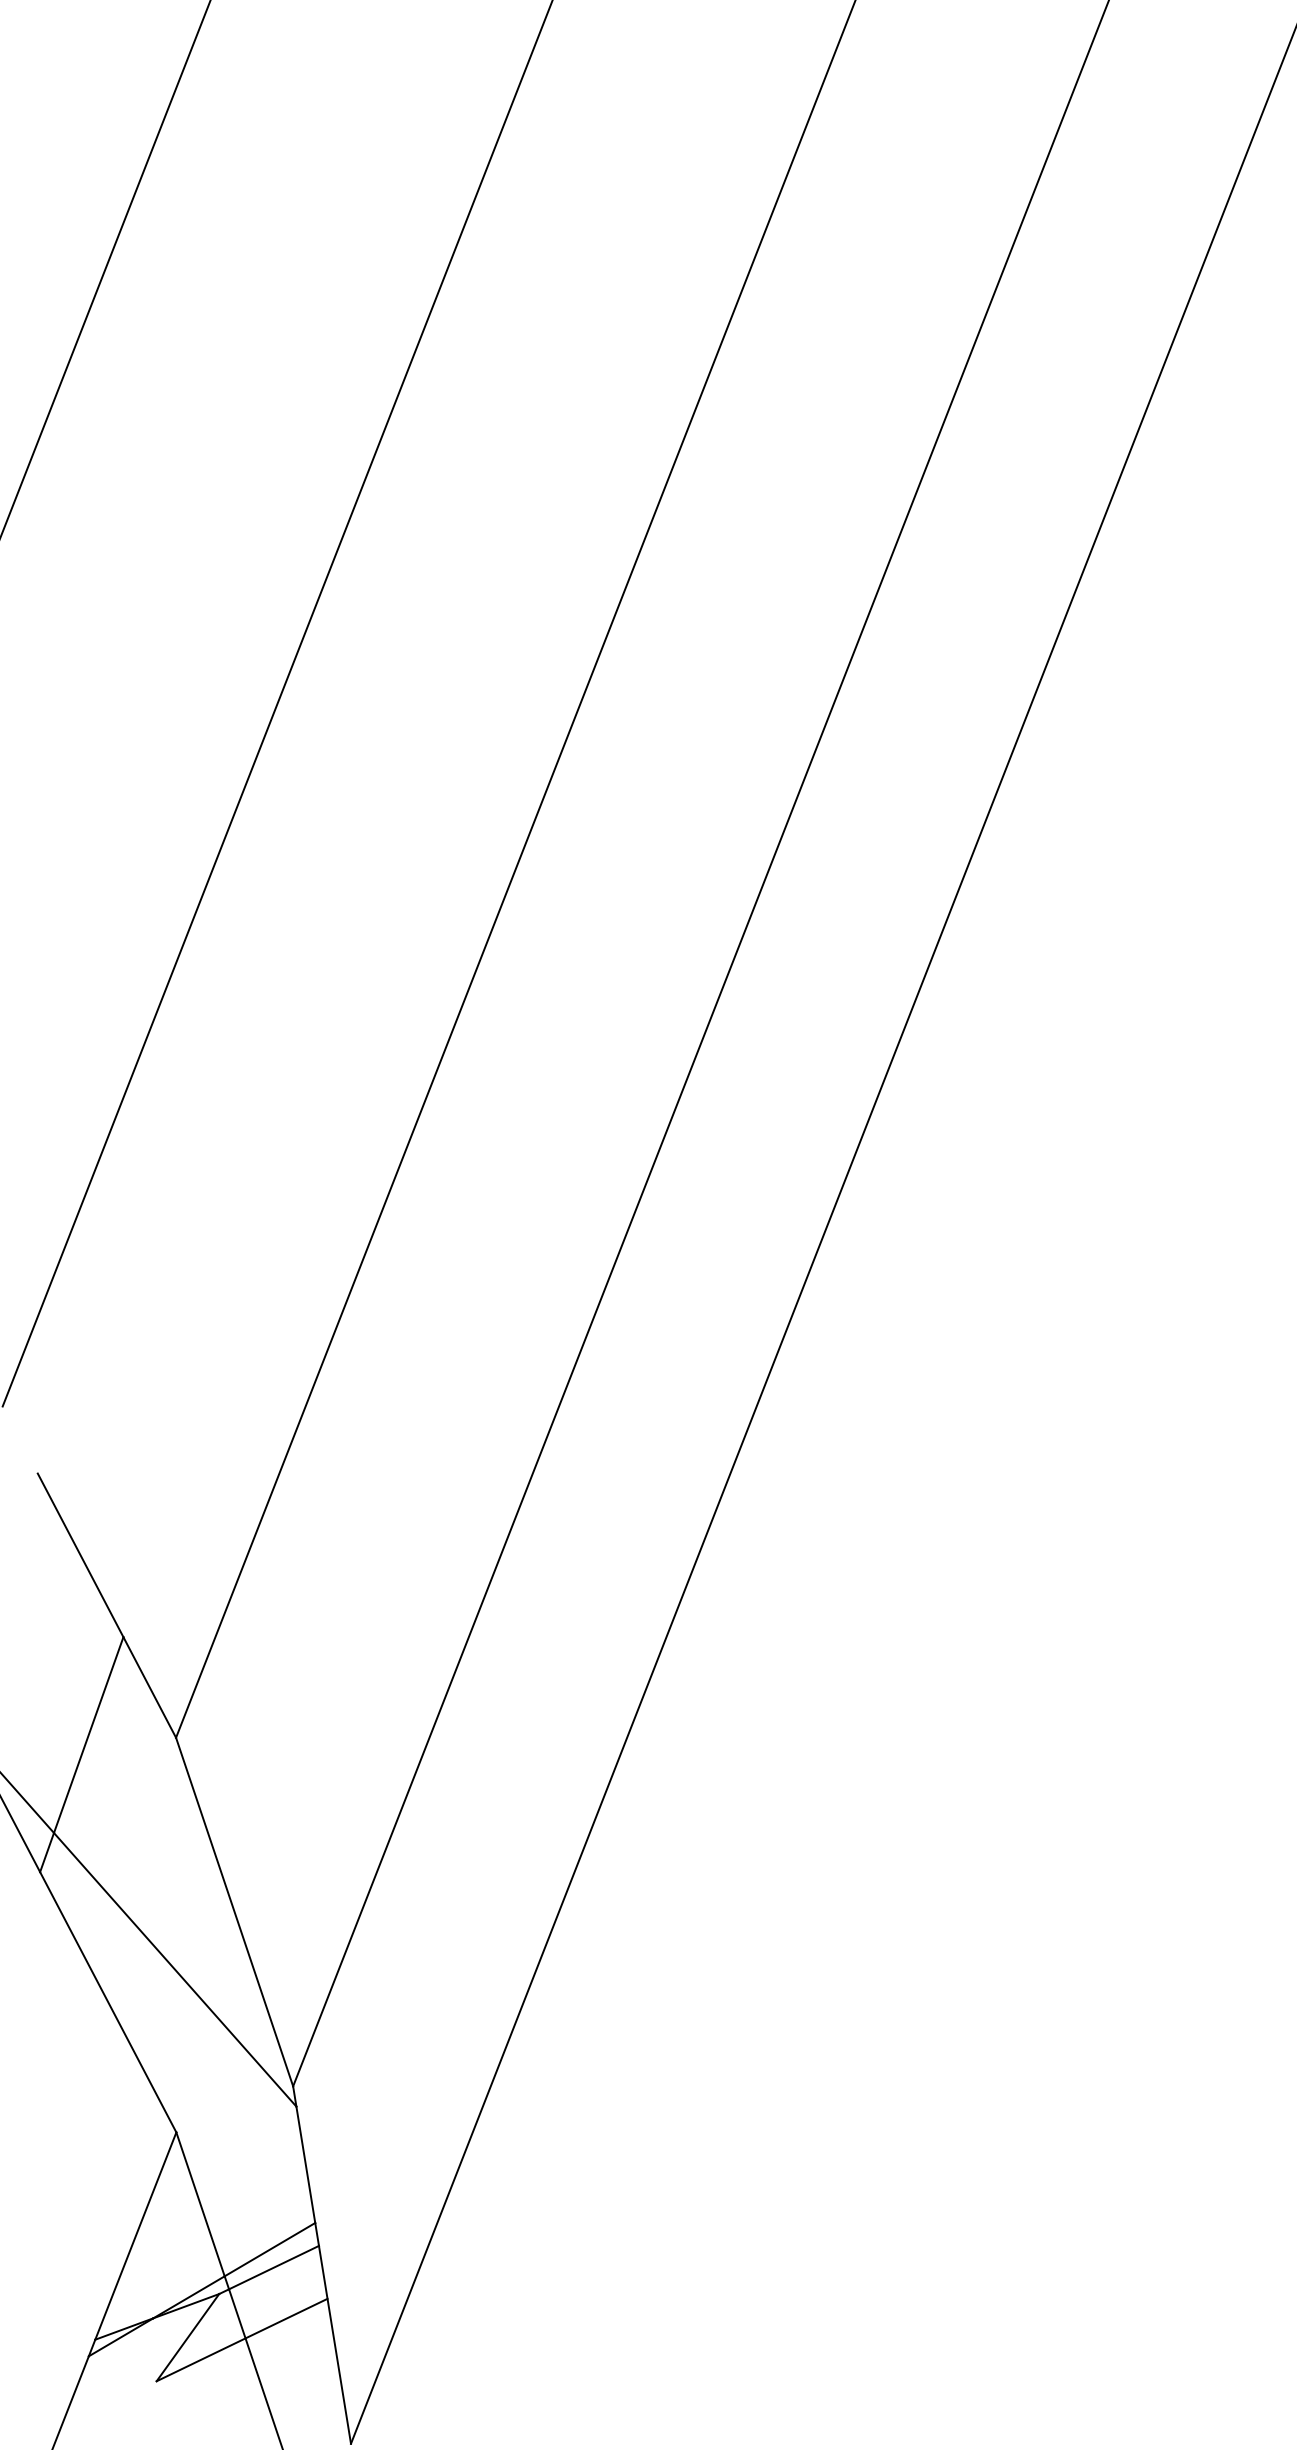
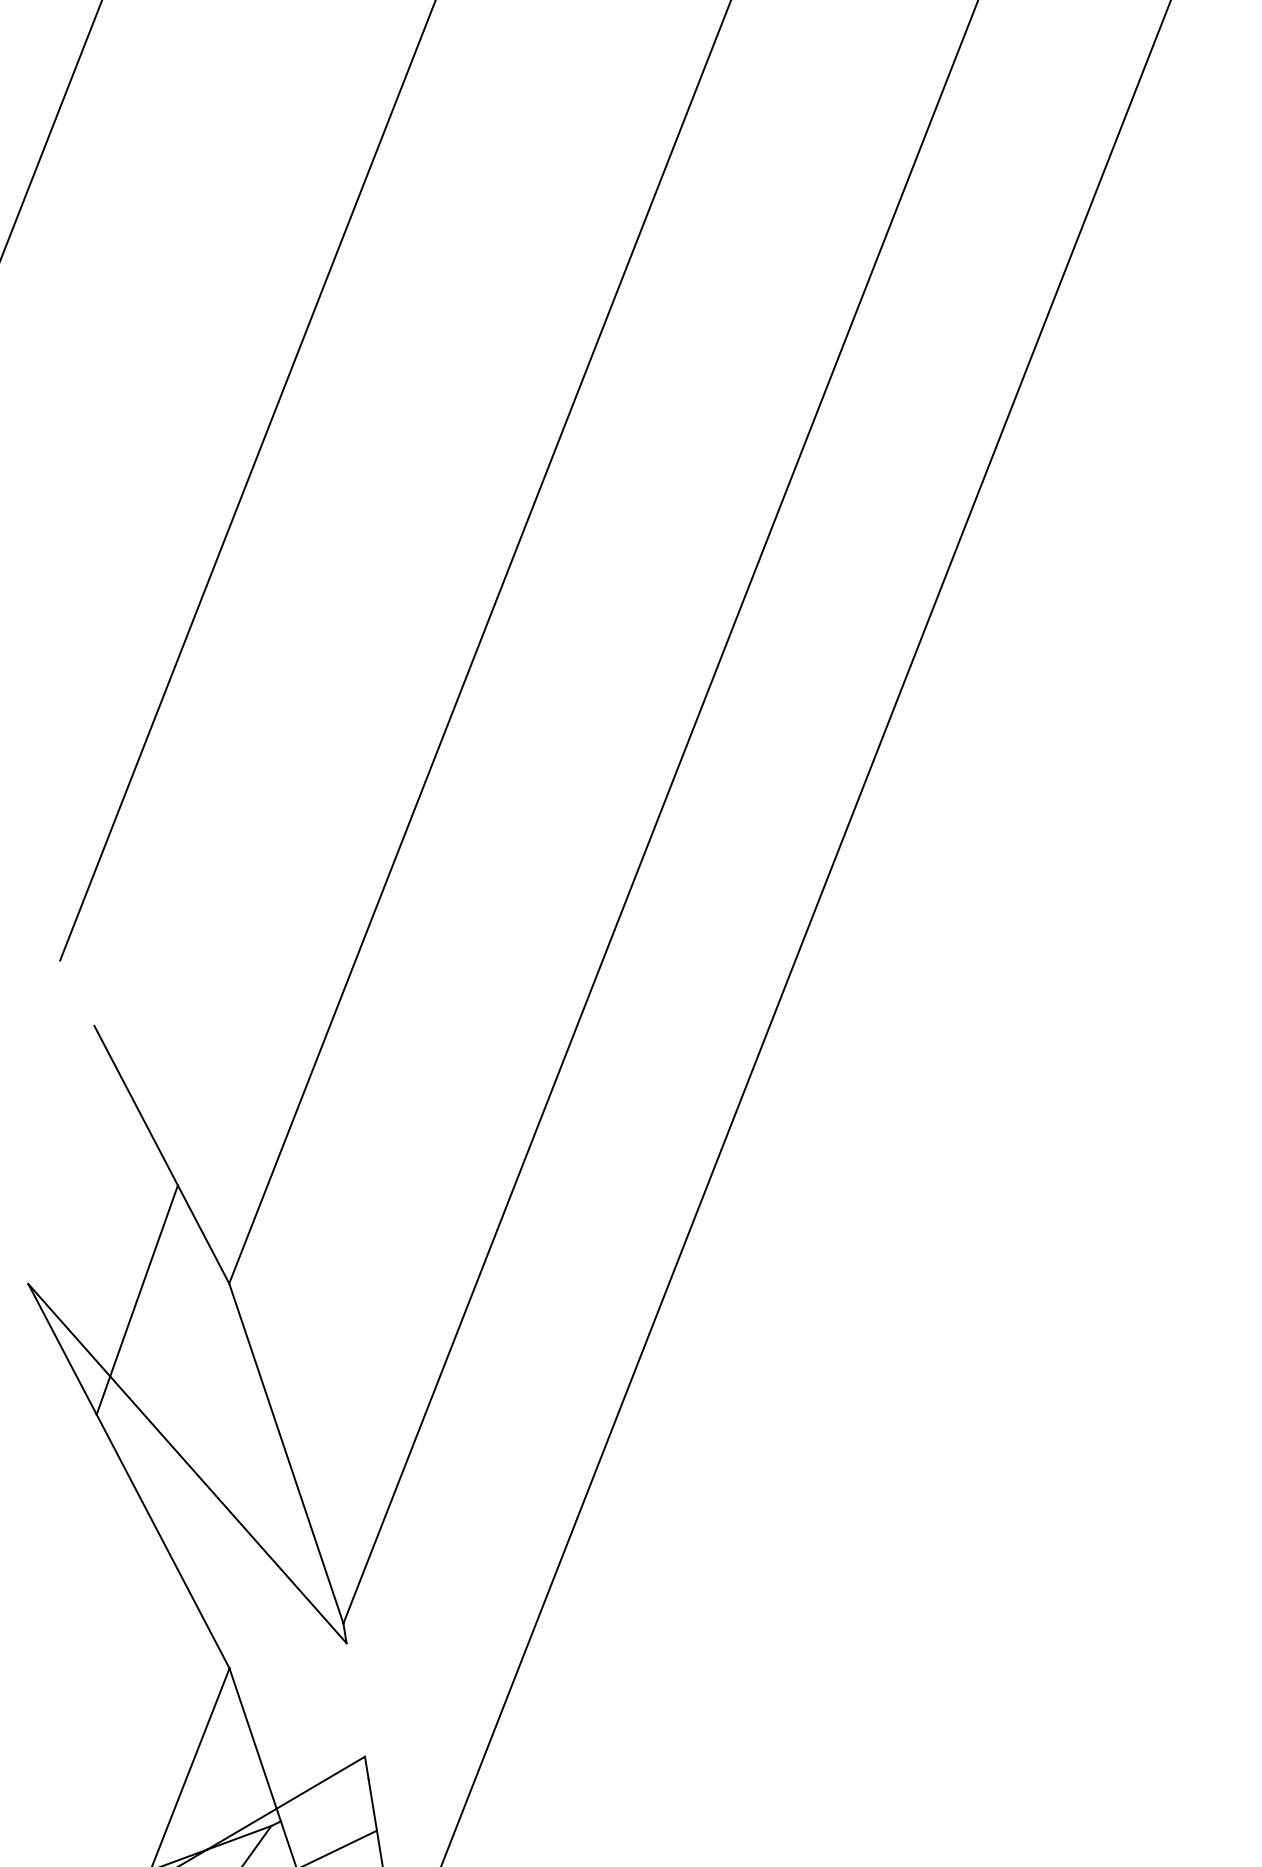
line: (305, 2164) -> (355, 1699), removed
line: (273, 2267) -> (324, 1800), removed

